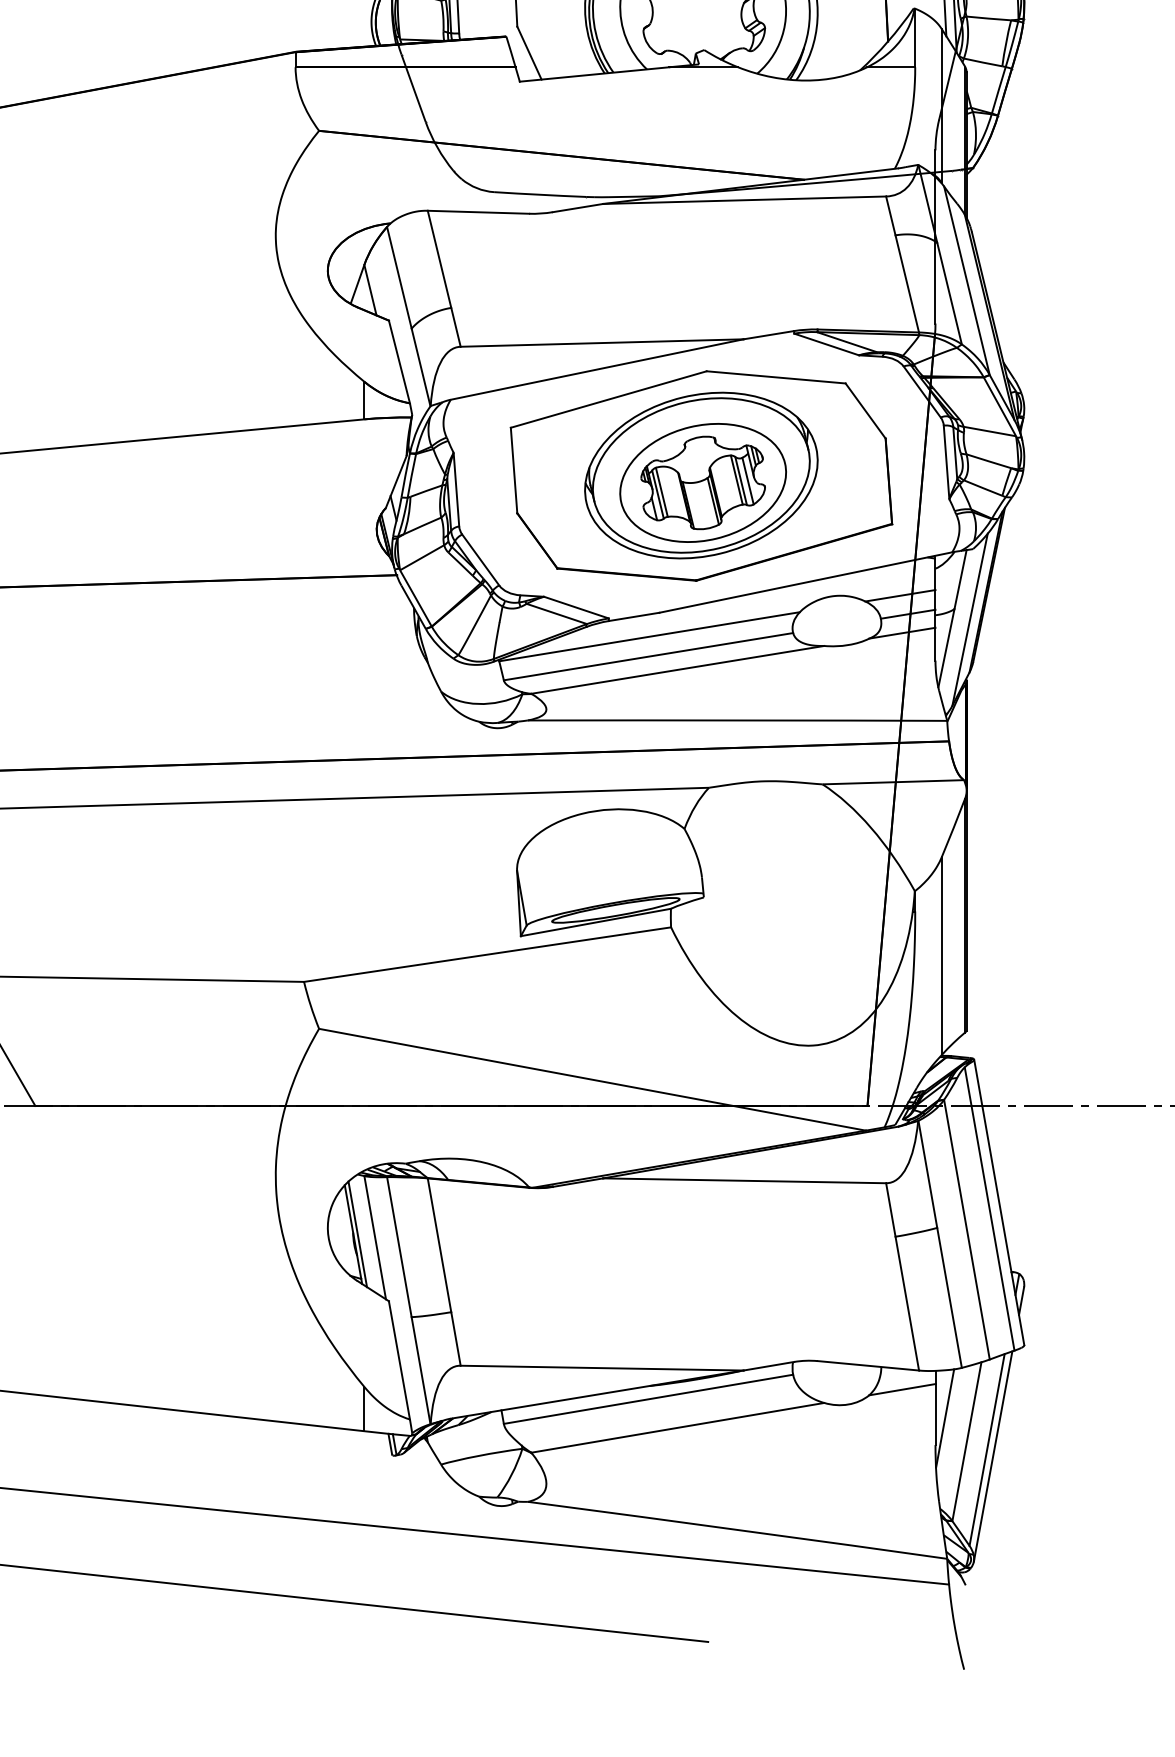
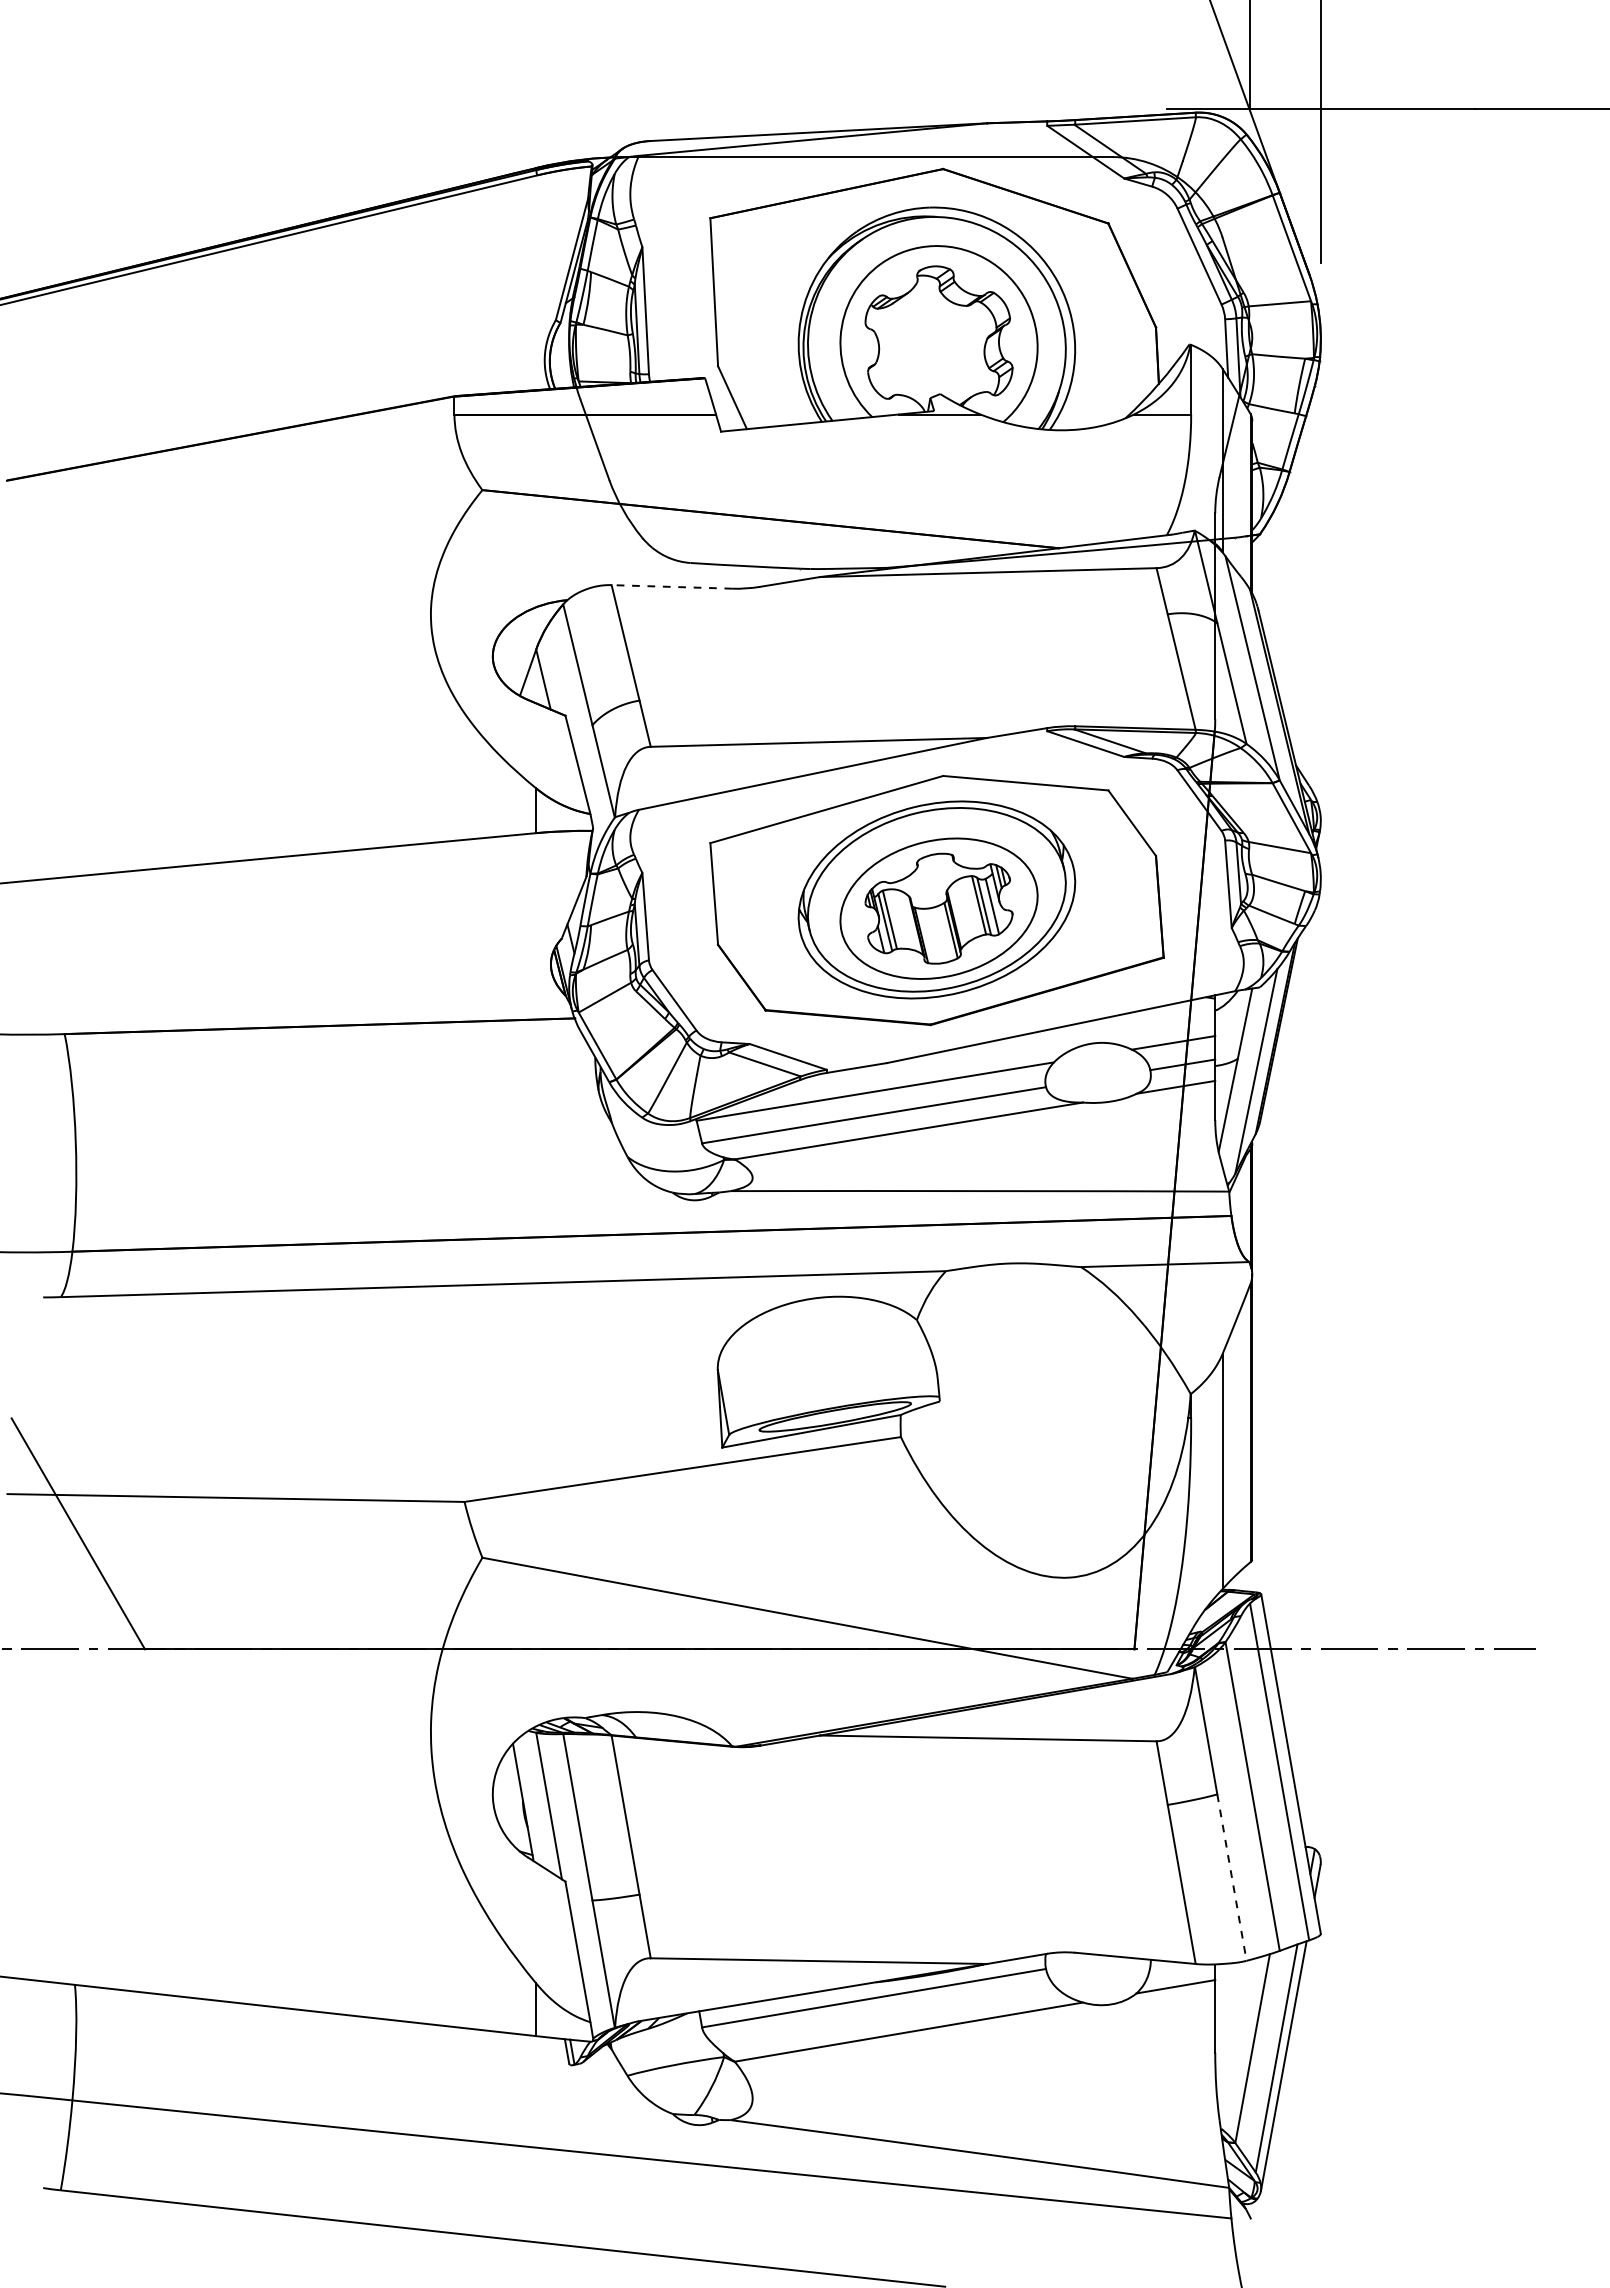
line: (478, 211) -> (671, 586), solid -> dashed
line: (357, 1233) -> (528, 1801), removed
line: (949, 1298) -> (1232, 1878), solid -> dashed
line: (944, 1418) -> (1226, 2020), removed

